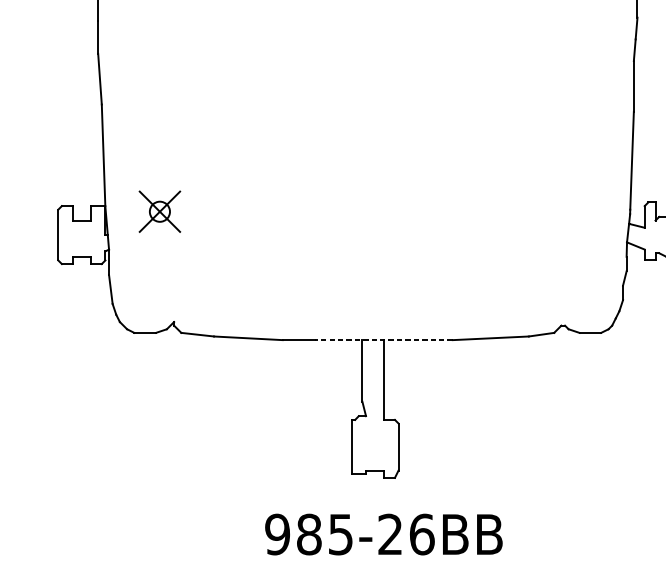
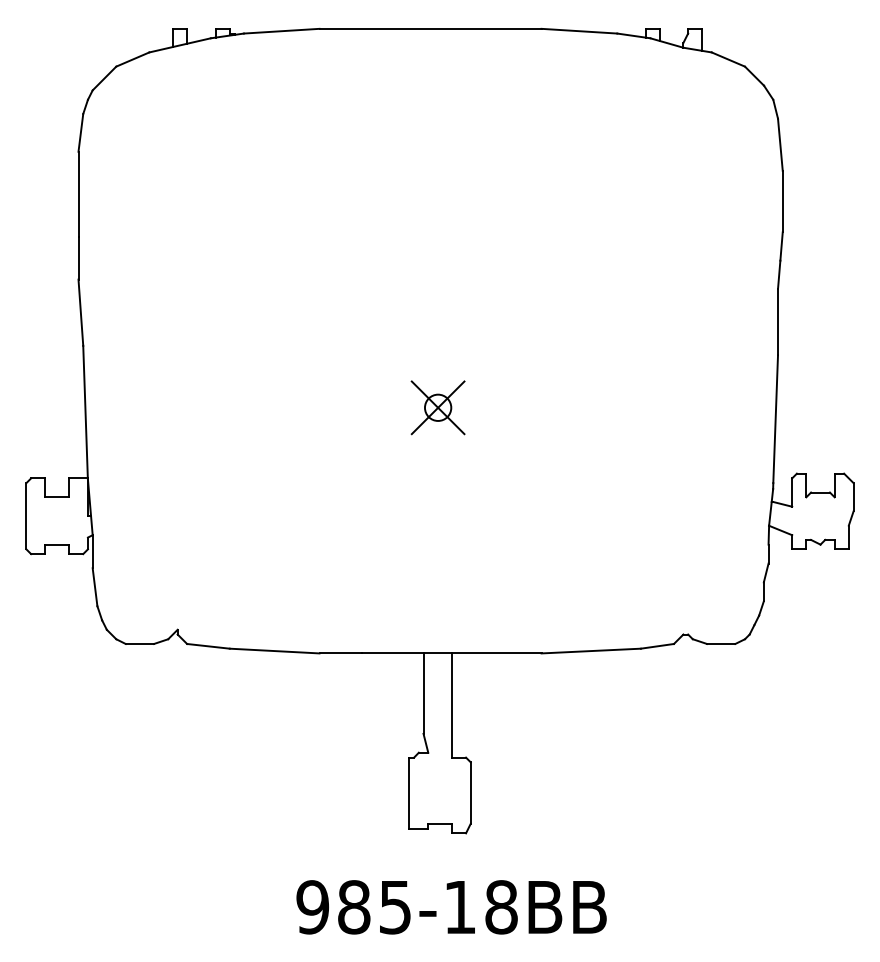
part: (159, 211) -> (437, 407), moved
line: (383, 340) -> (451, 653), dashed -> solid
text: (406, 534) -> (481, 907), 985-26BB -> 985-18BB

